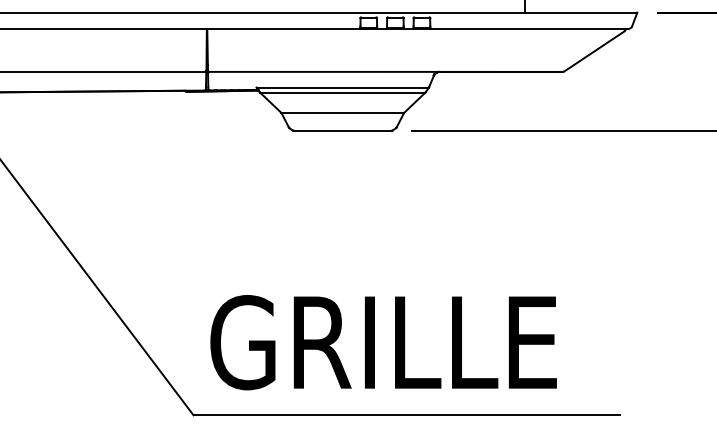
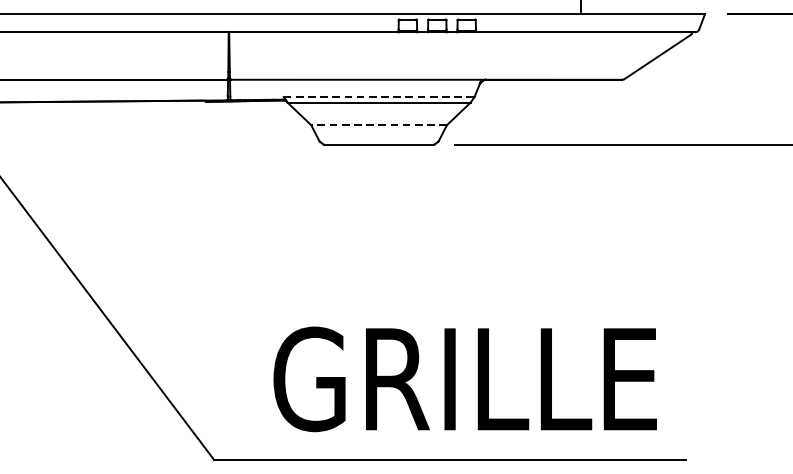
line: (343, 87) -> (379, 97), solid -> dashed
line: (342, 112) -> (378, 124), solid -> dashed
text: (383, 342) -> (465, 379), moved

